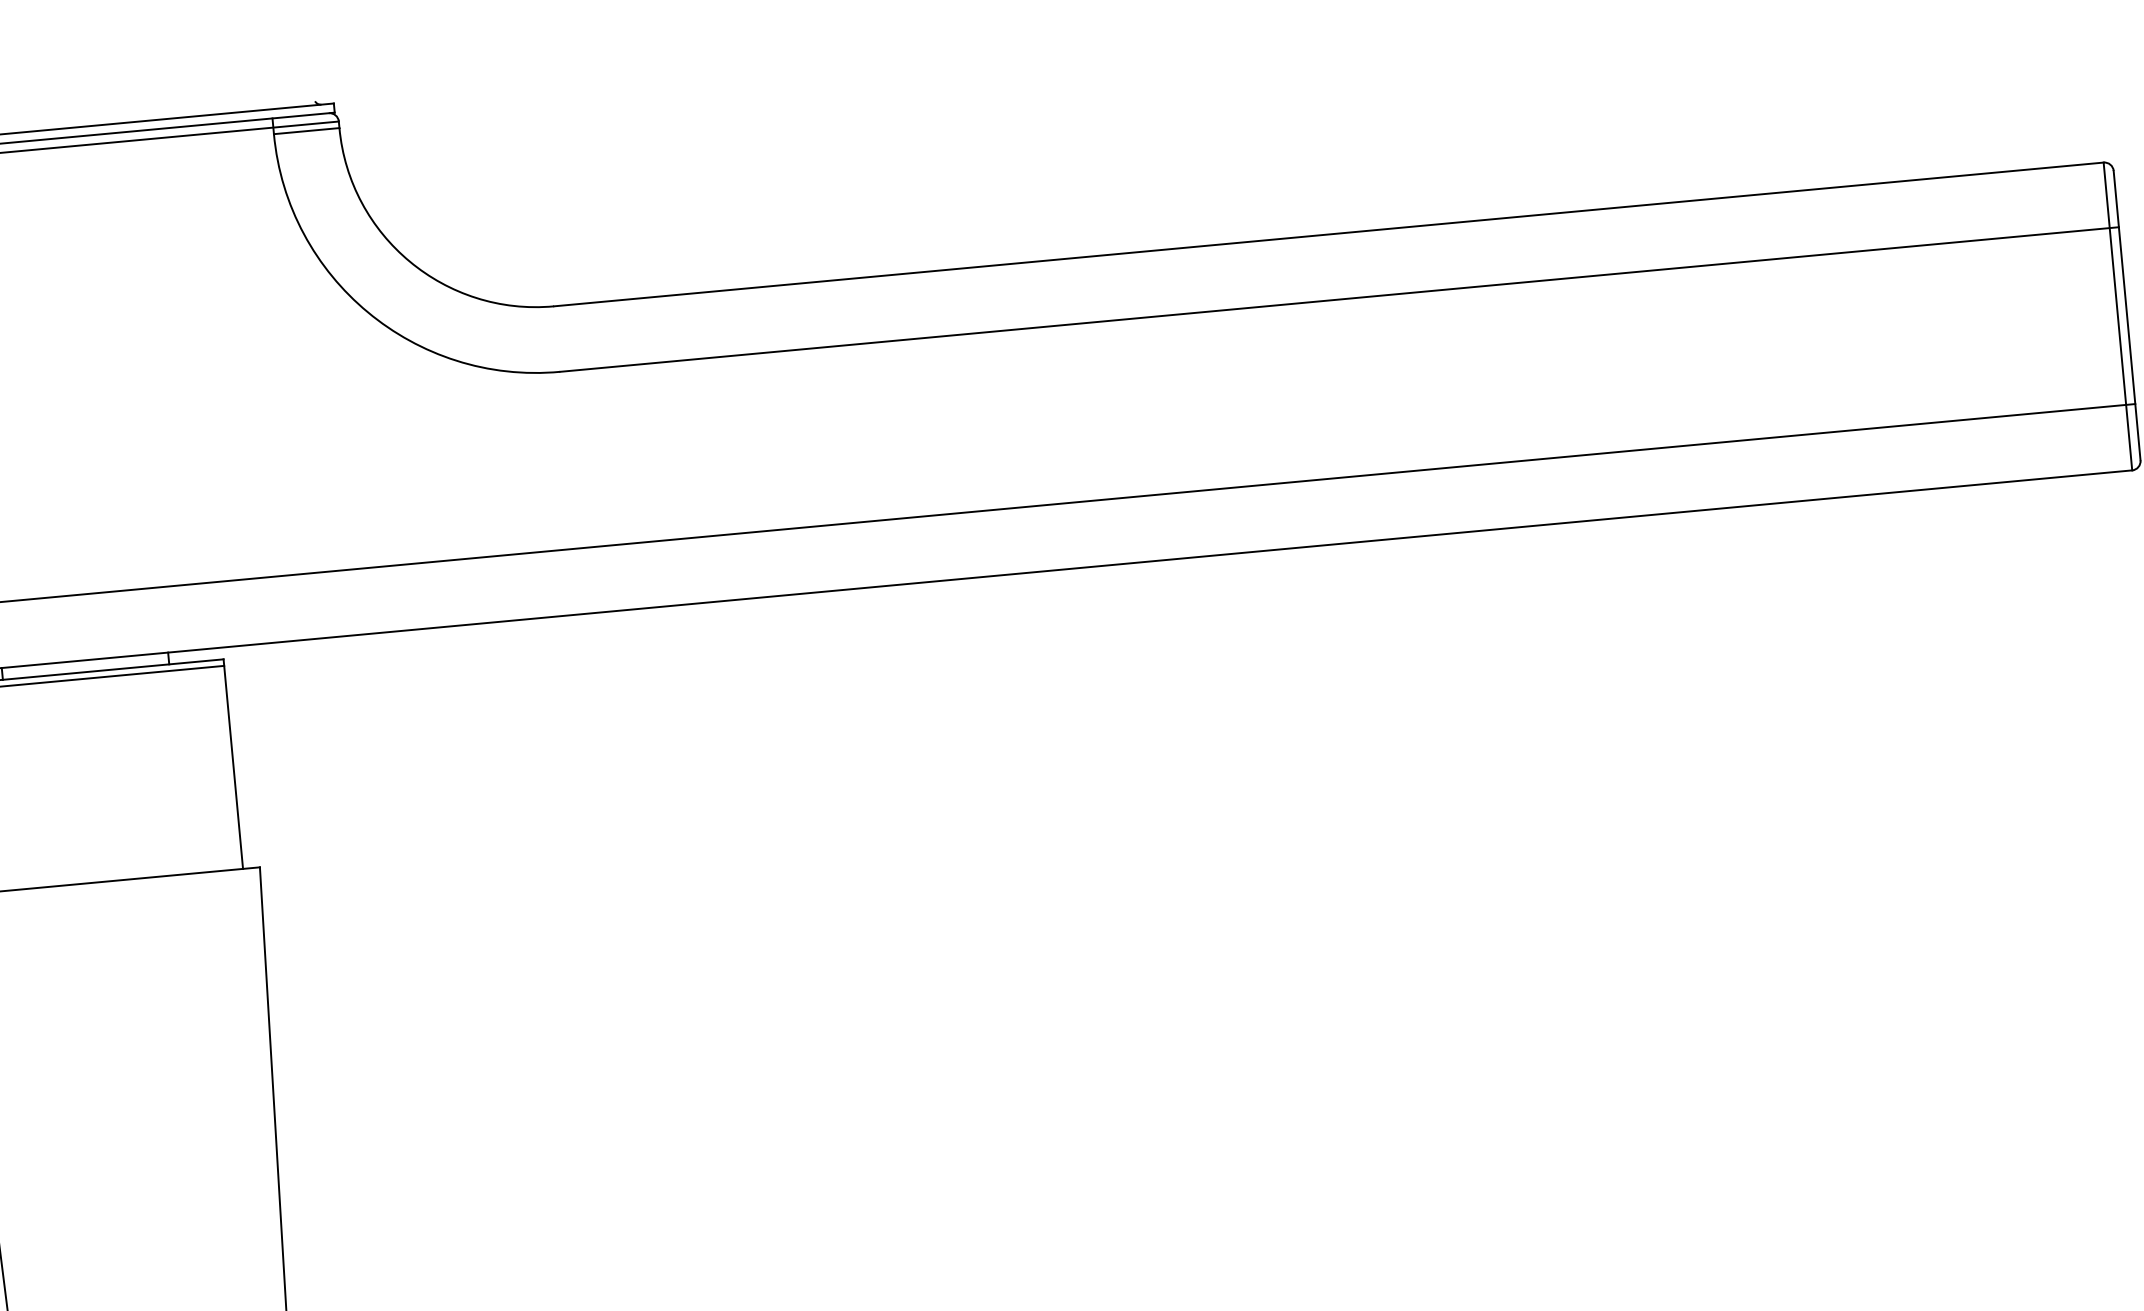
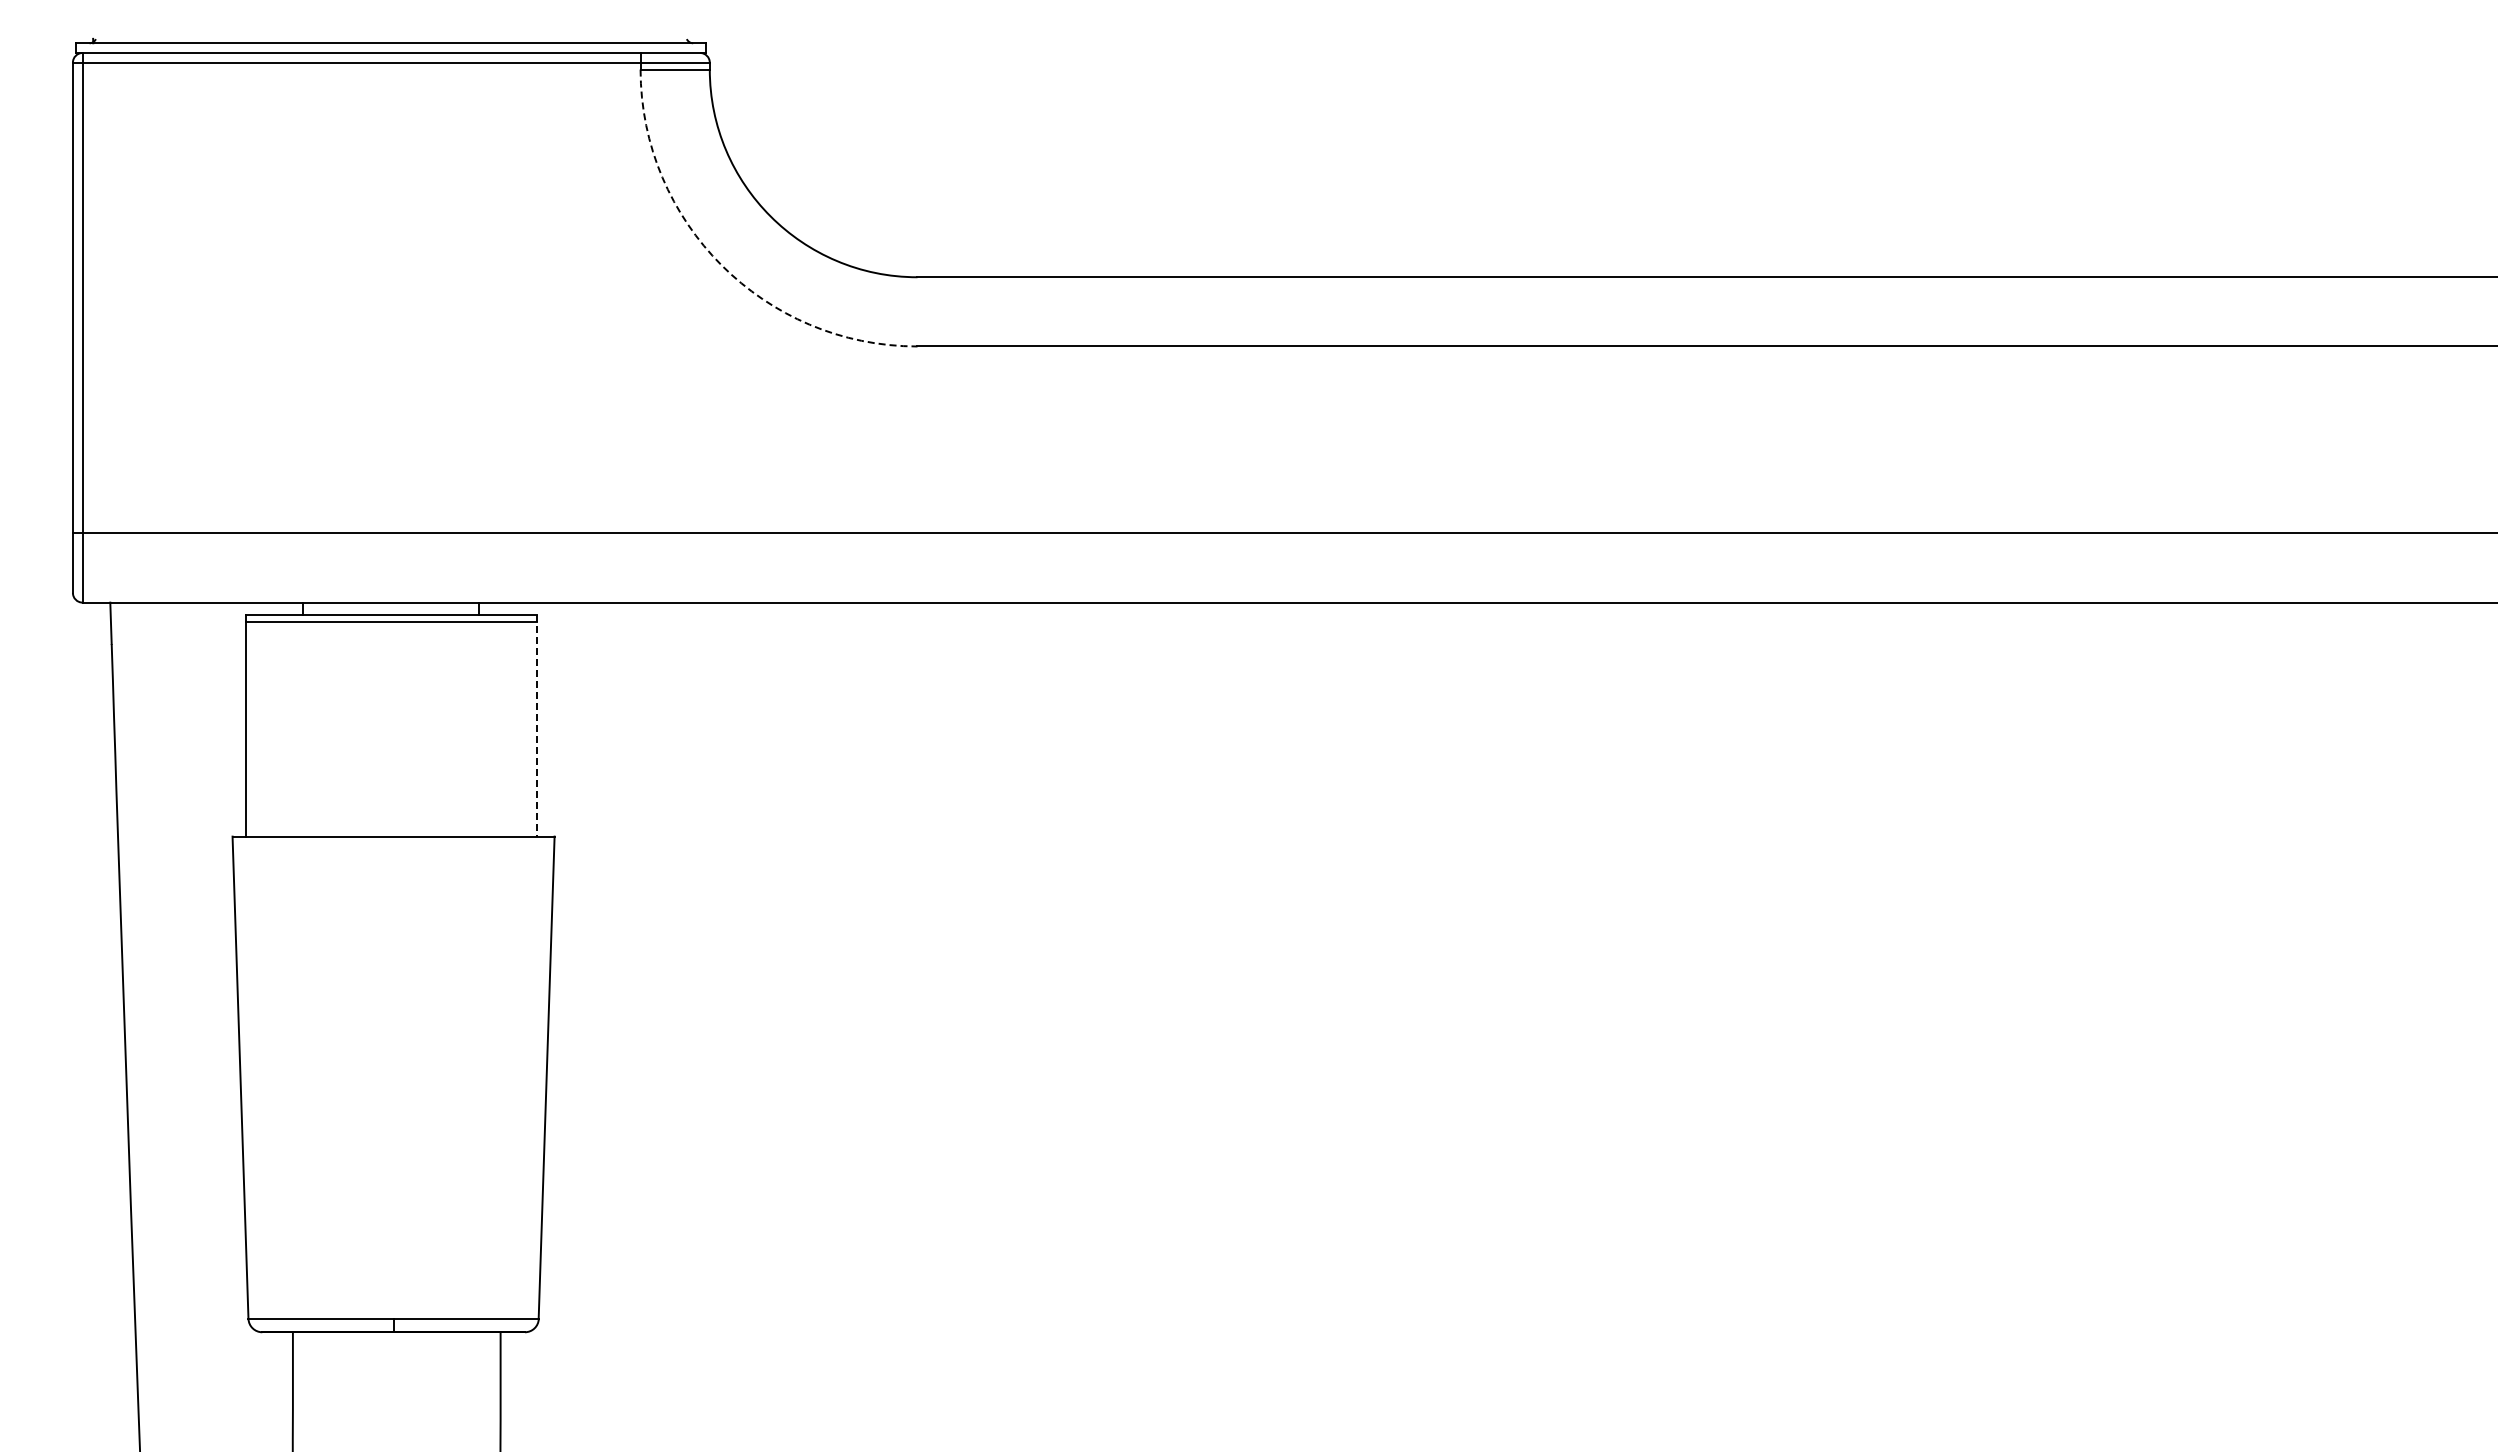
arc: (367, 312) -> (721, 265), solid -> dashed
line: (233, 763) -> (536, 725), solid -> dashed

